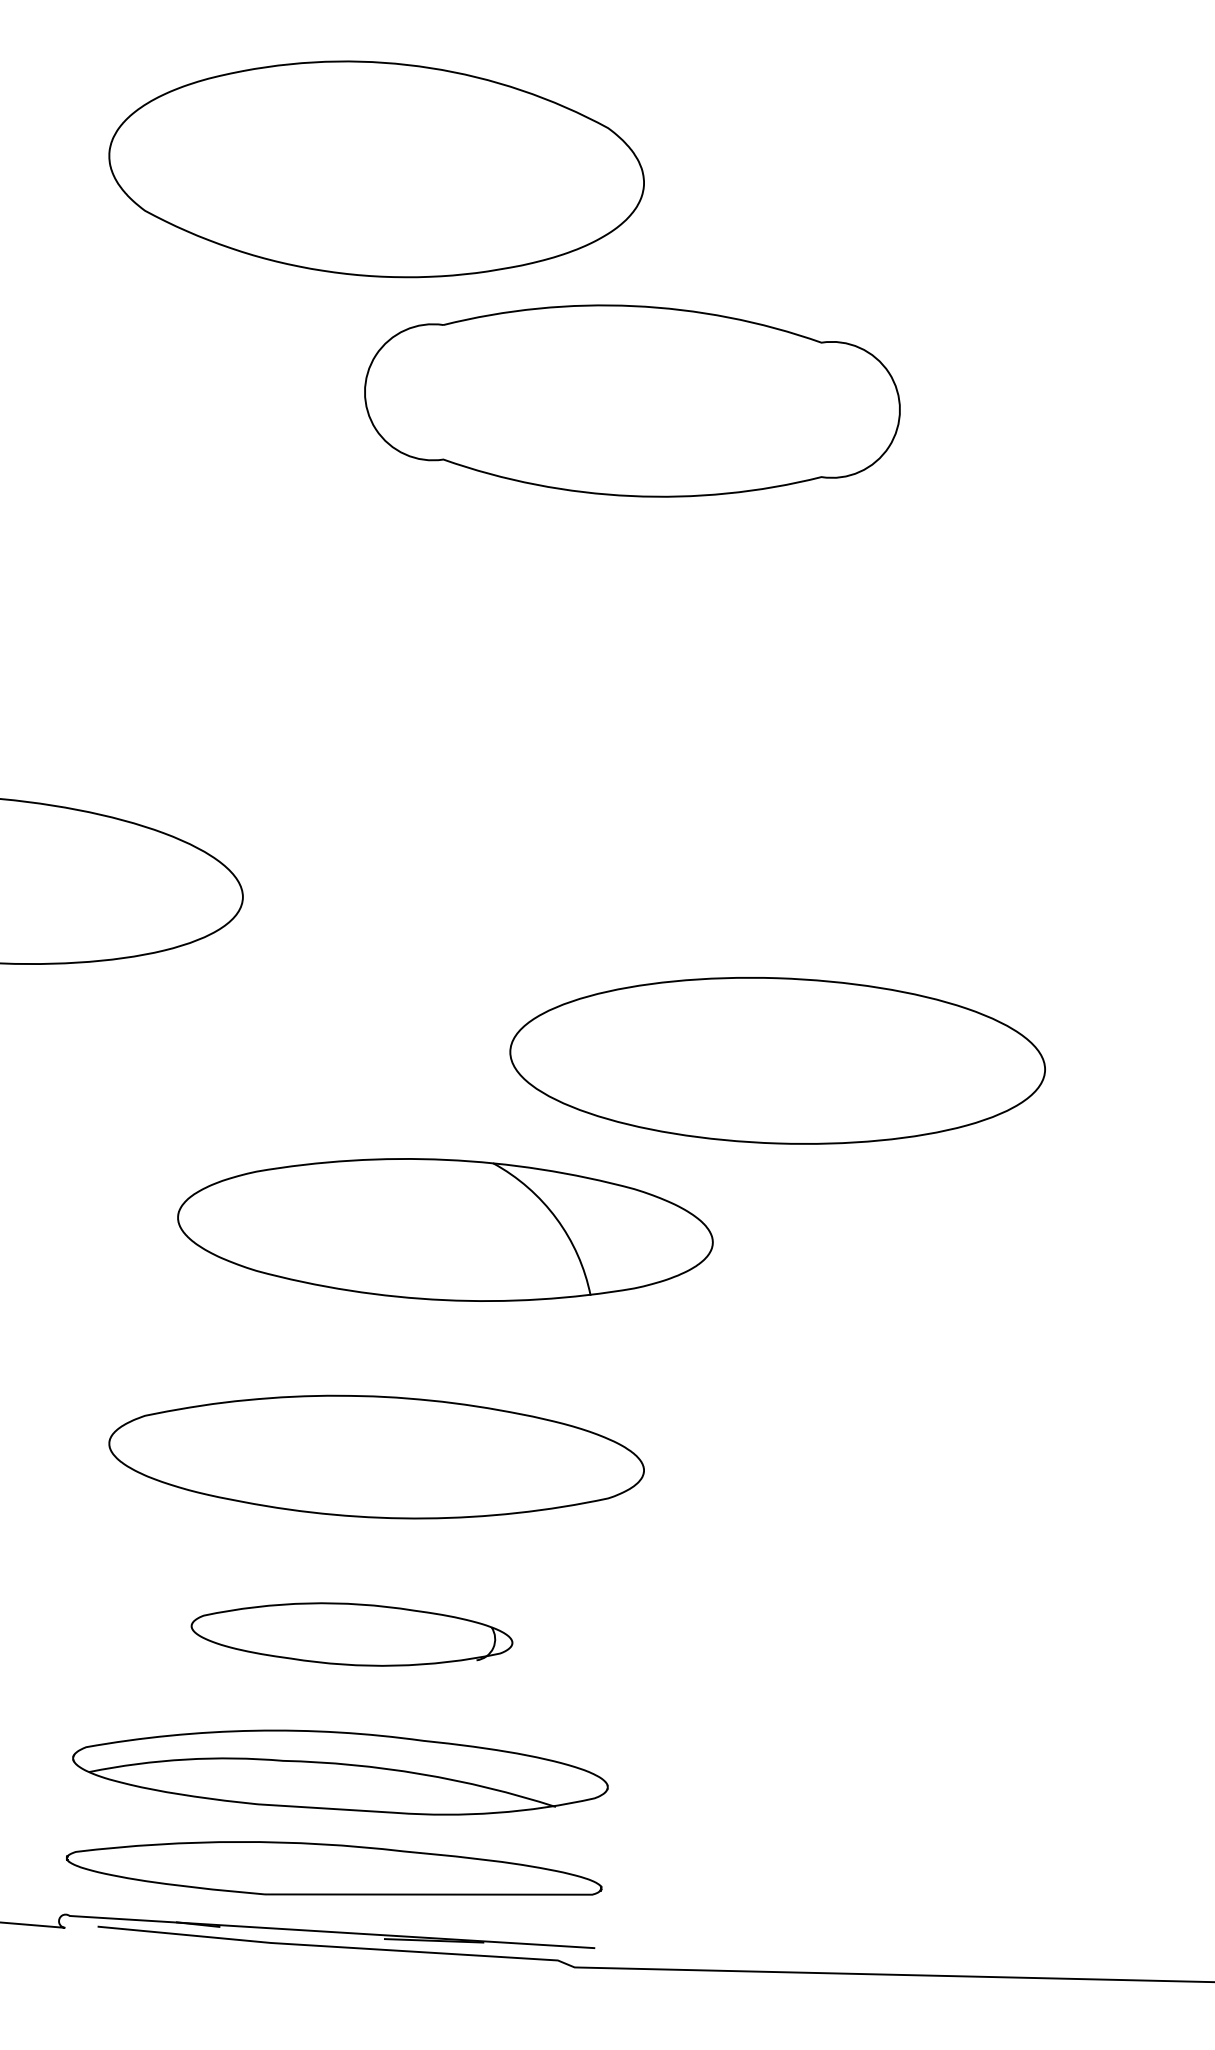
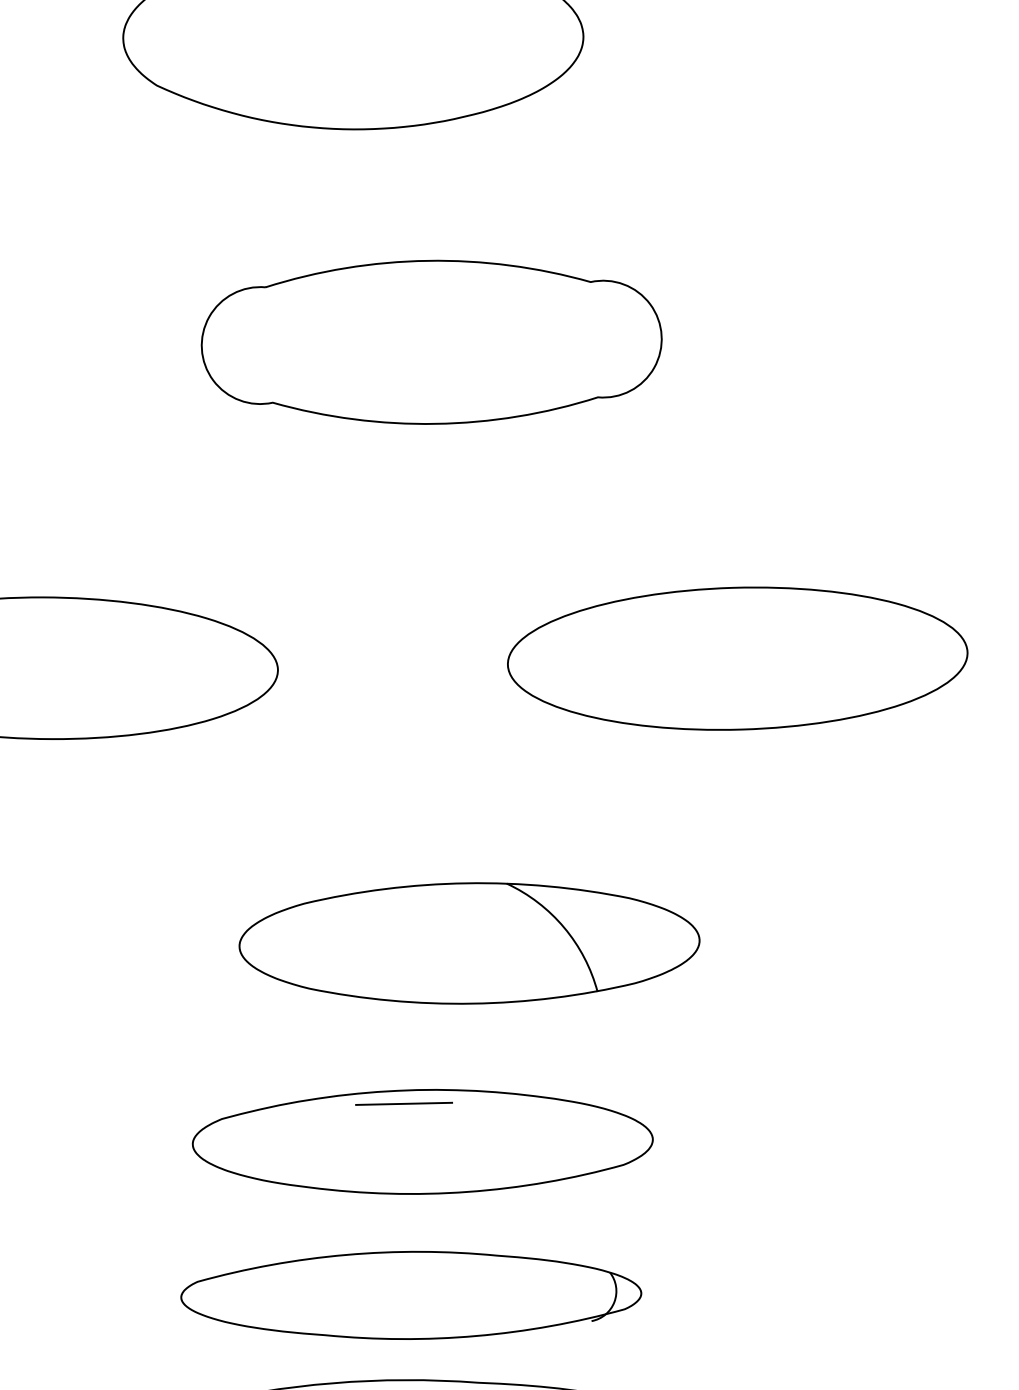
part: (632, 400) -> (431, 341), moved
part: (777, 1060) -> (737, 658), moved
line: (357, 1411) -> (403, 1103), added
part: (351, 1634) -> (410, 1295), size x1.67

